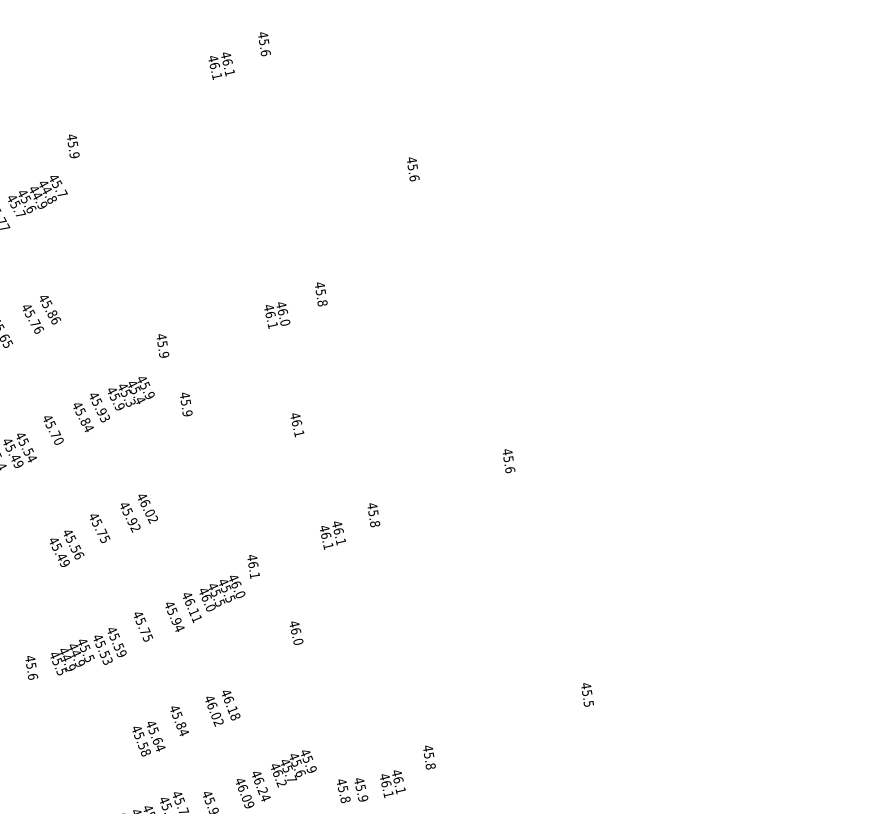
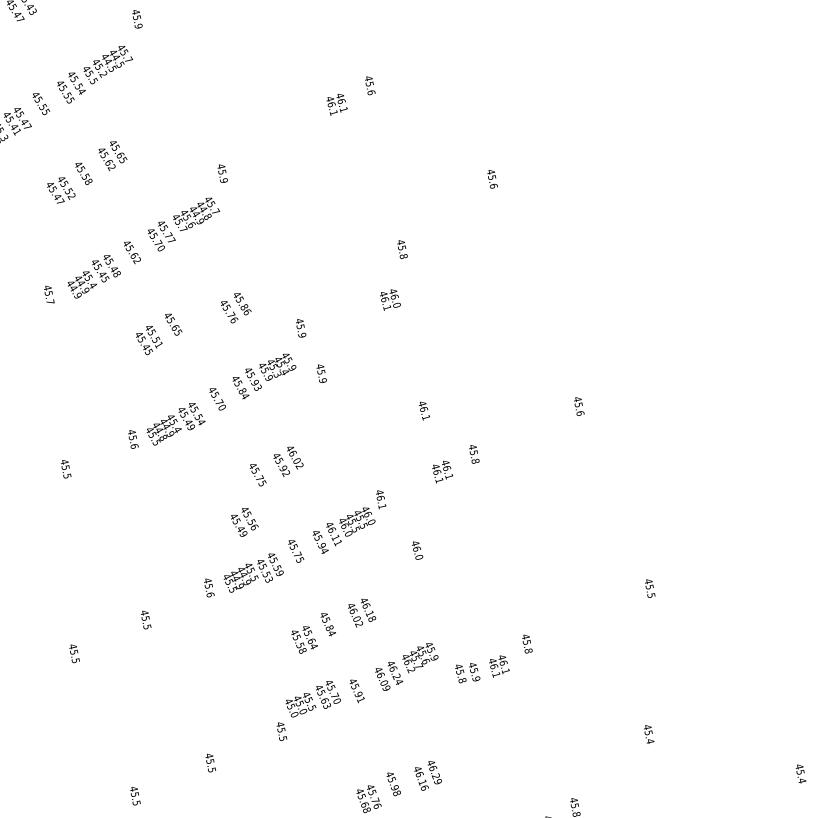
text: (321, 294) -> (402, 249), moved
text: (42, 315) -> (236, 308), moved
text: (297, 424) -> (424, 410), moved
text: (66, 548) -> (244, 522), moved

